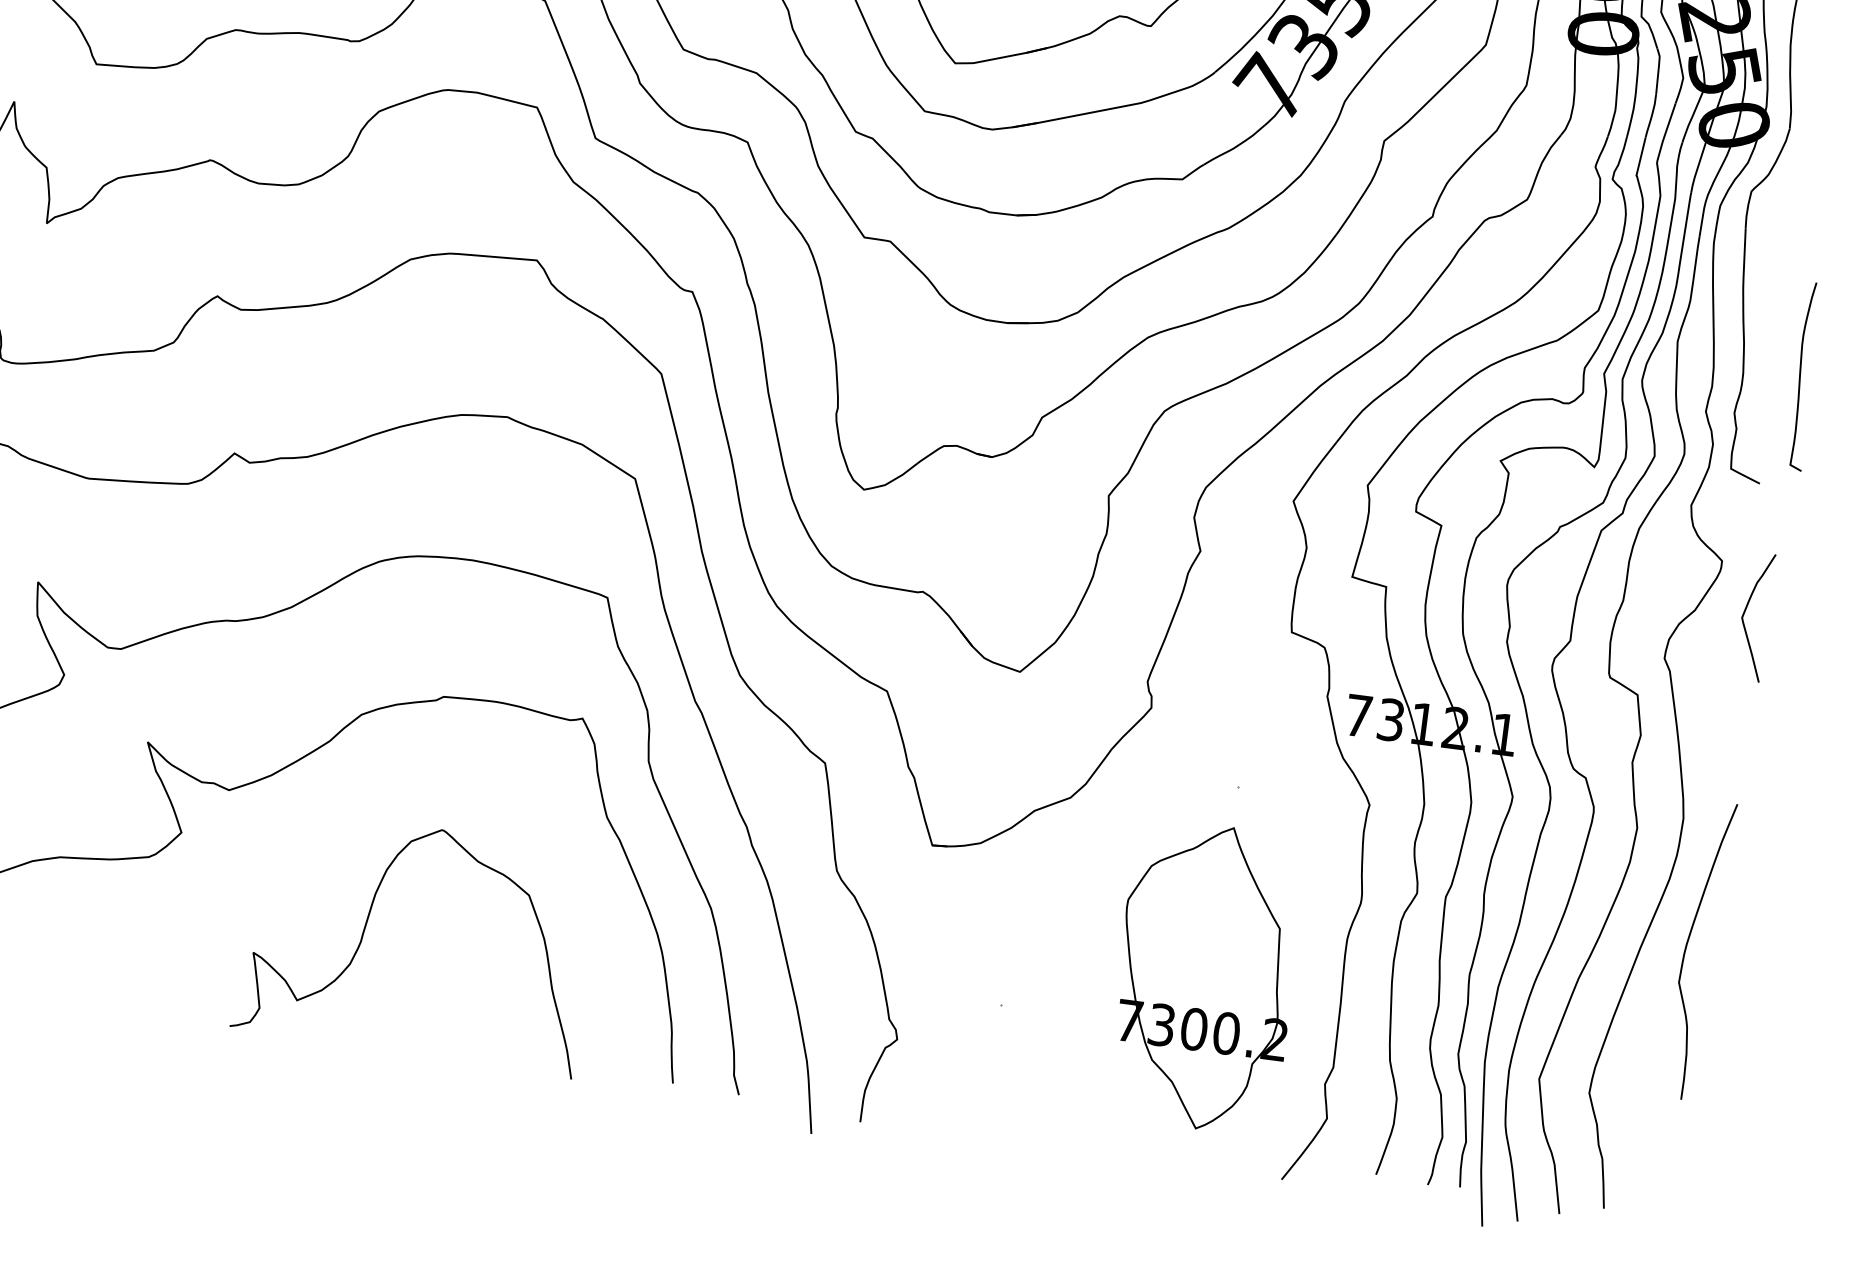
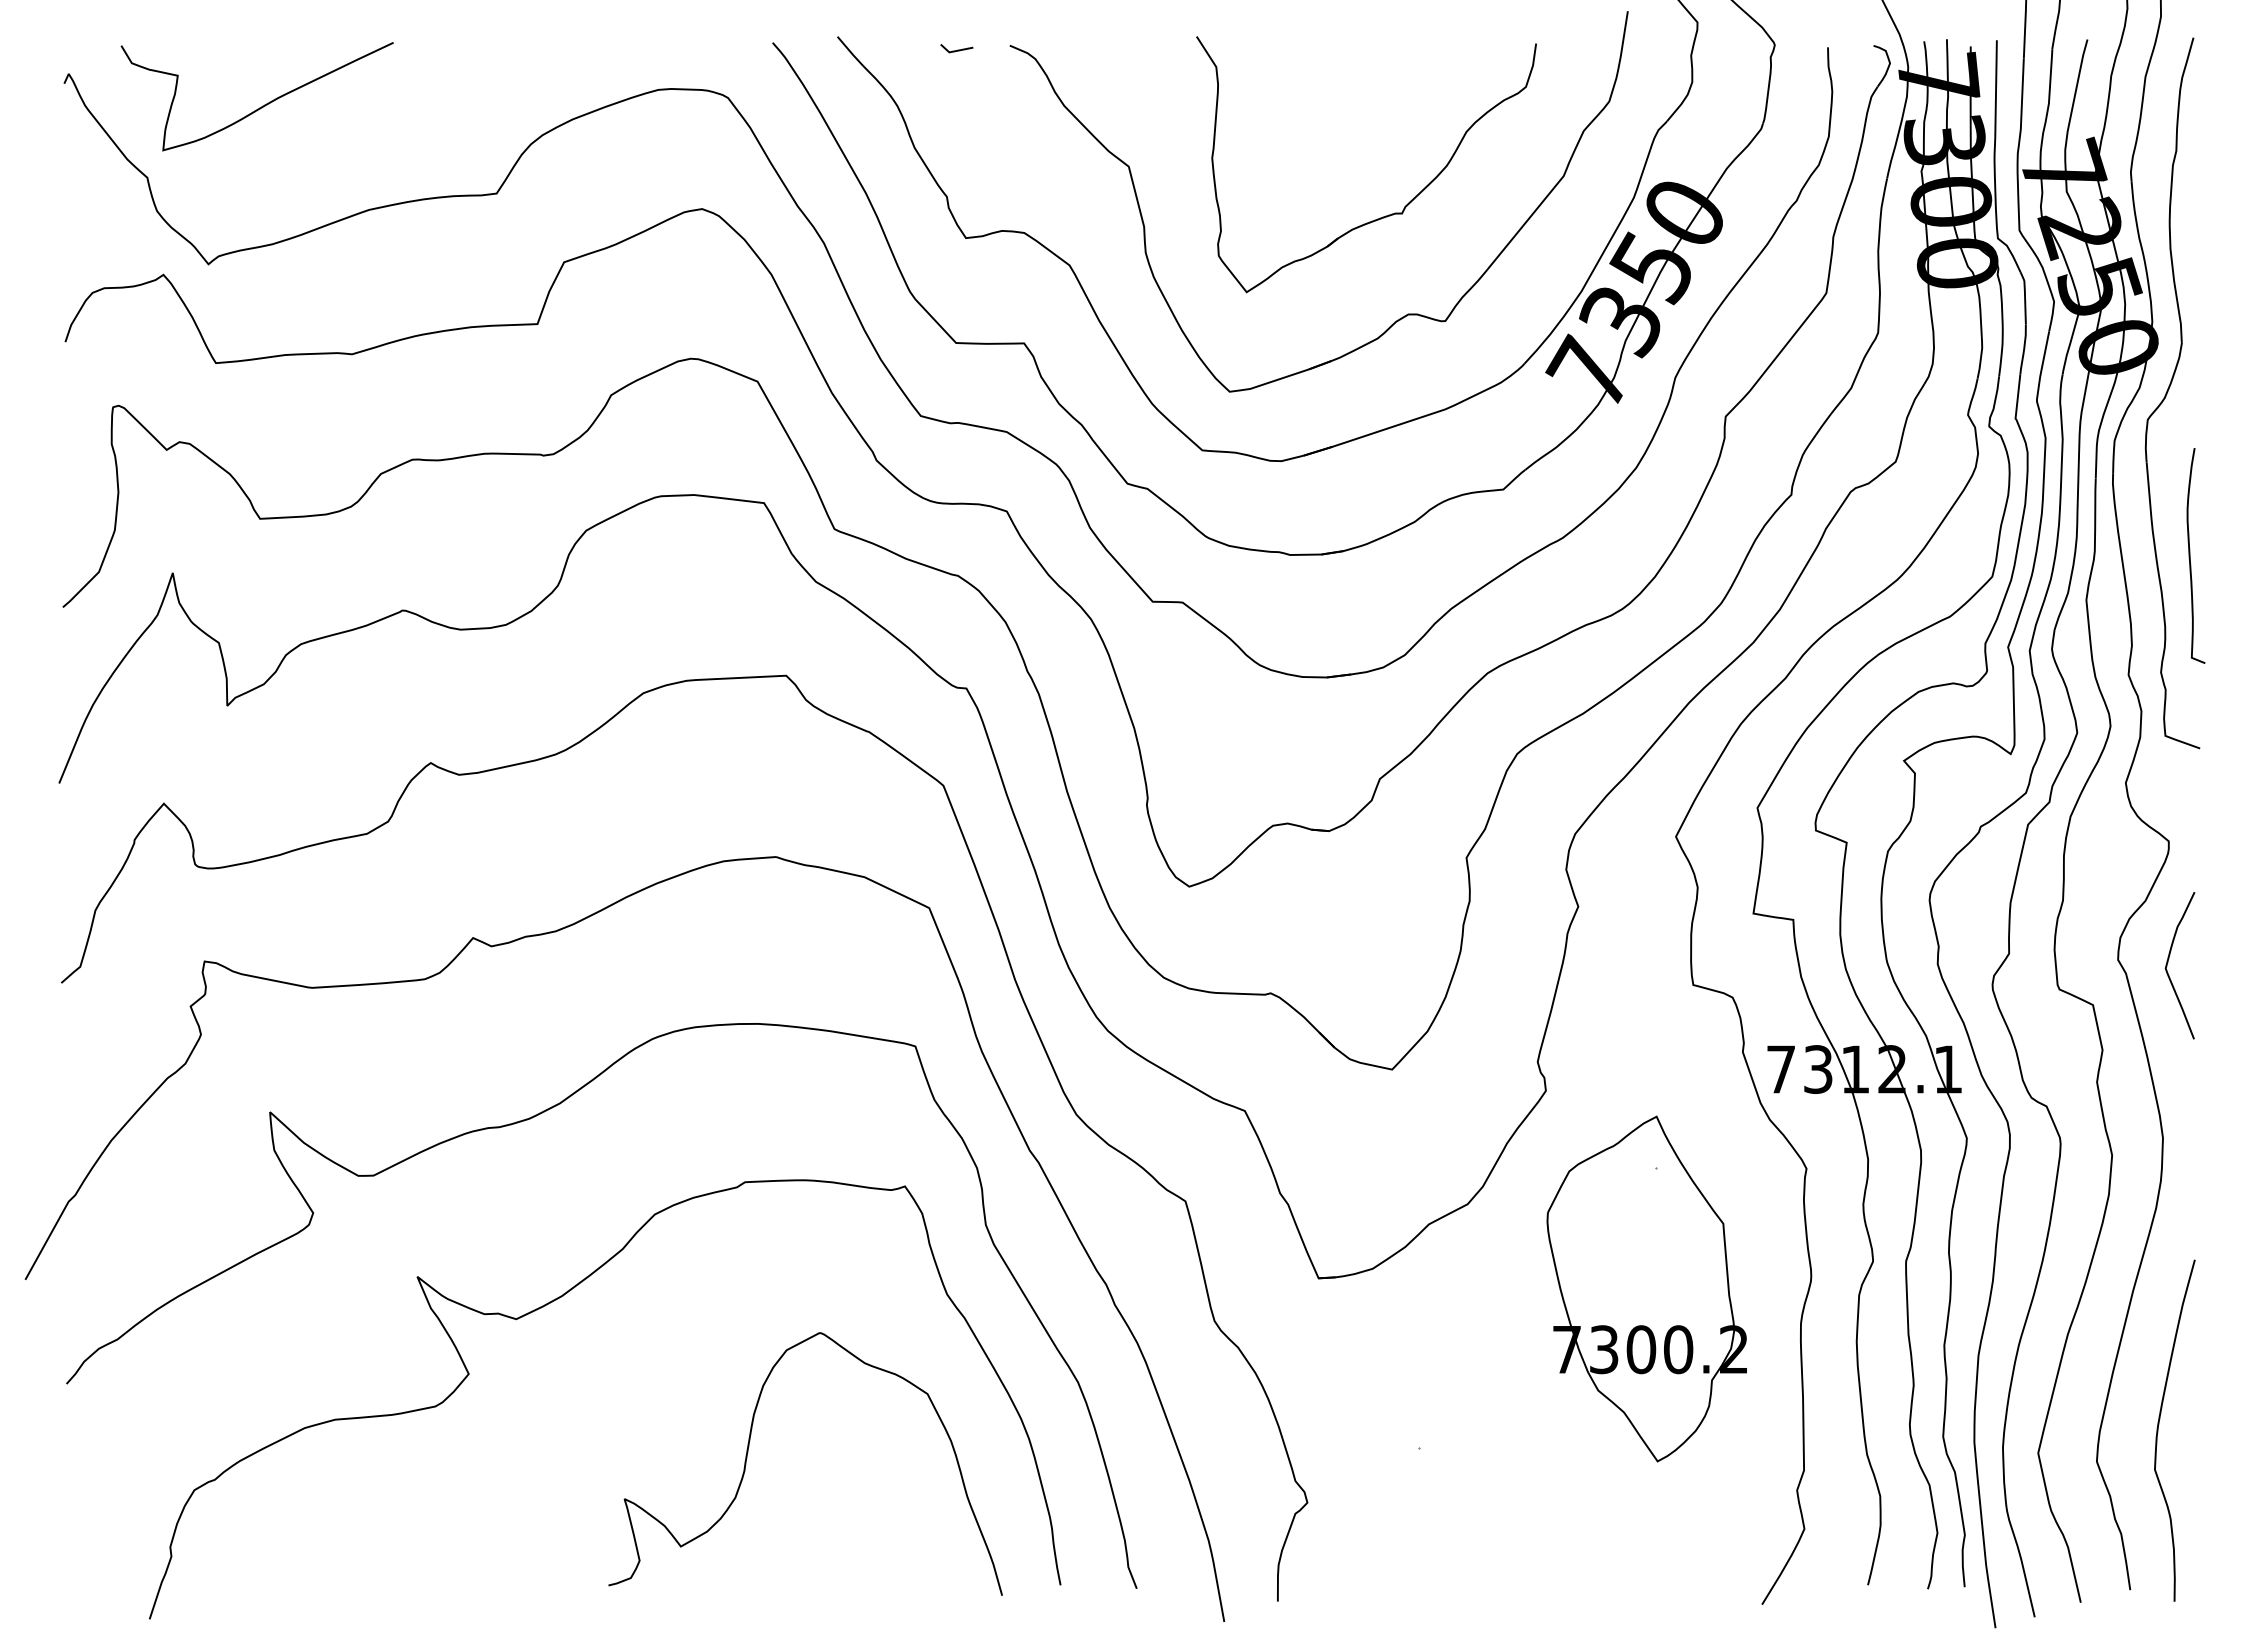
curve: (1800, 375) -> (2190, 555), moved
curve: (1745, 612) -> (2168, 962), moved
curve: (366, 926) -> (748, 1452), moved
curve: (1686, 948) -> (2158, 1430), moved
part: (1205, 976) -> (1646, 1288), moved

